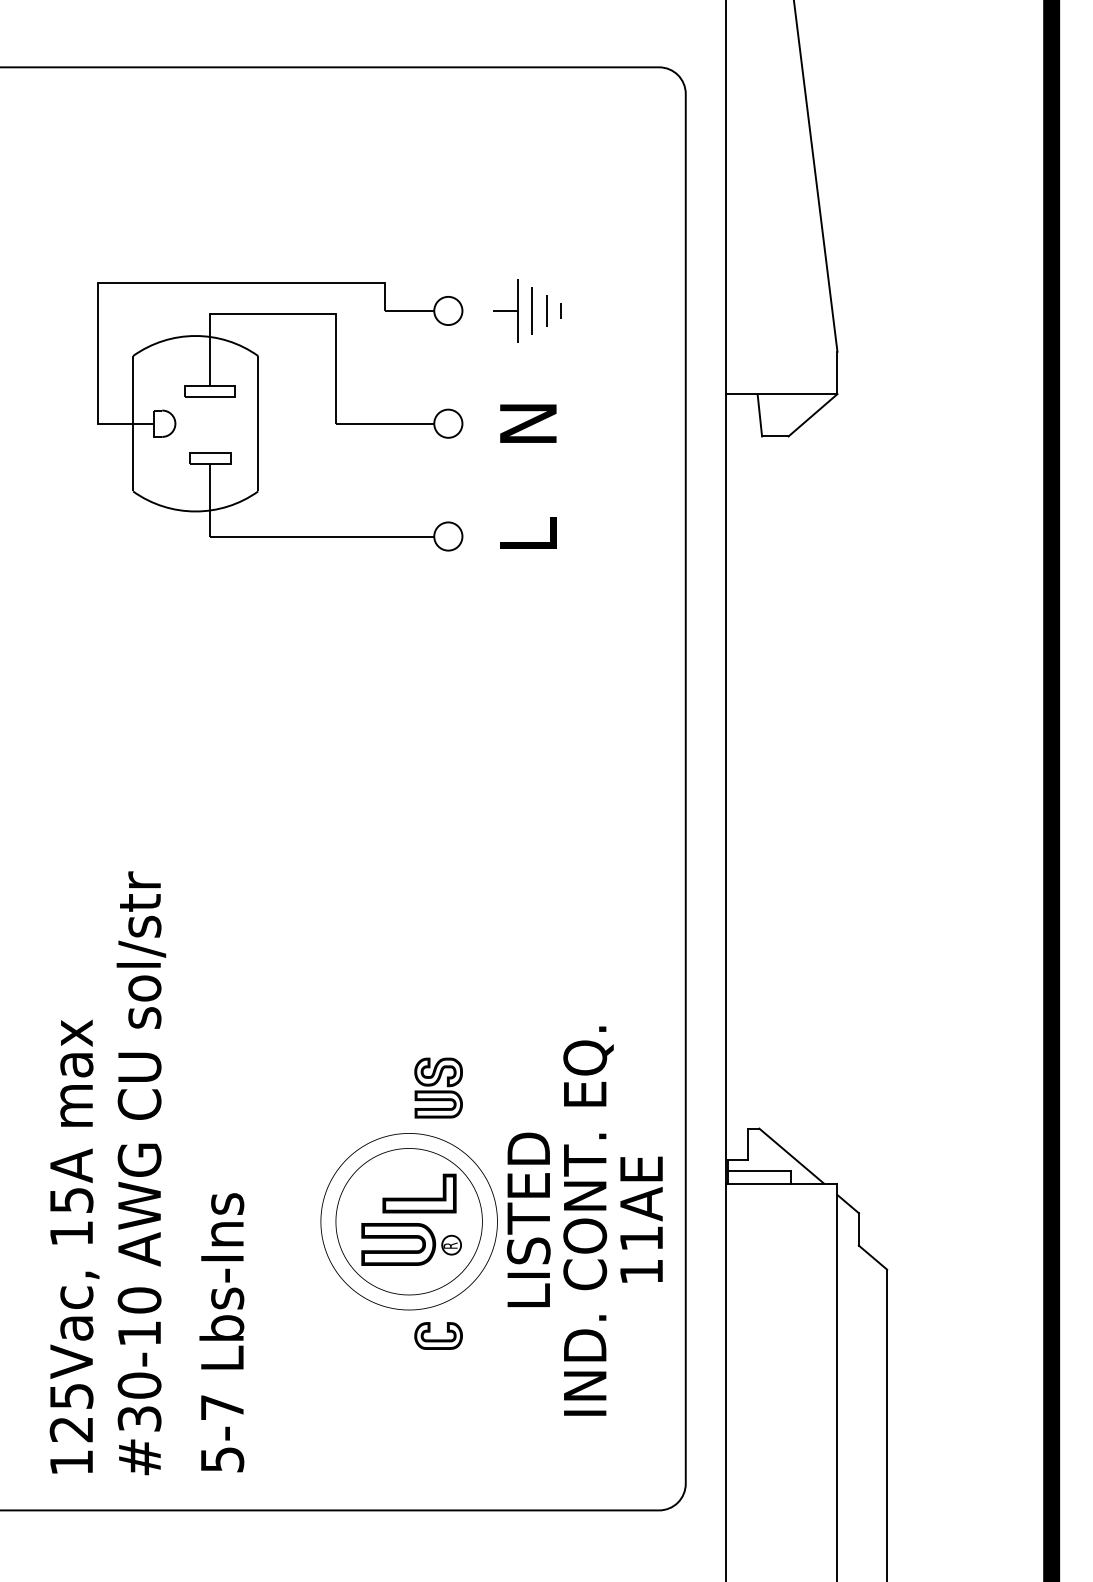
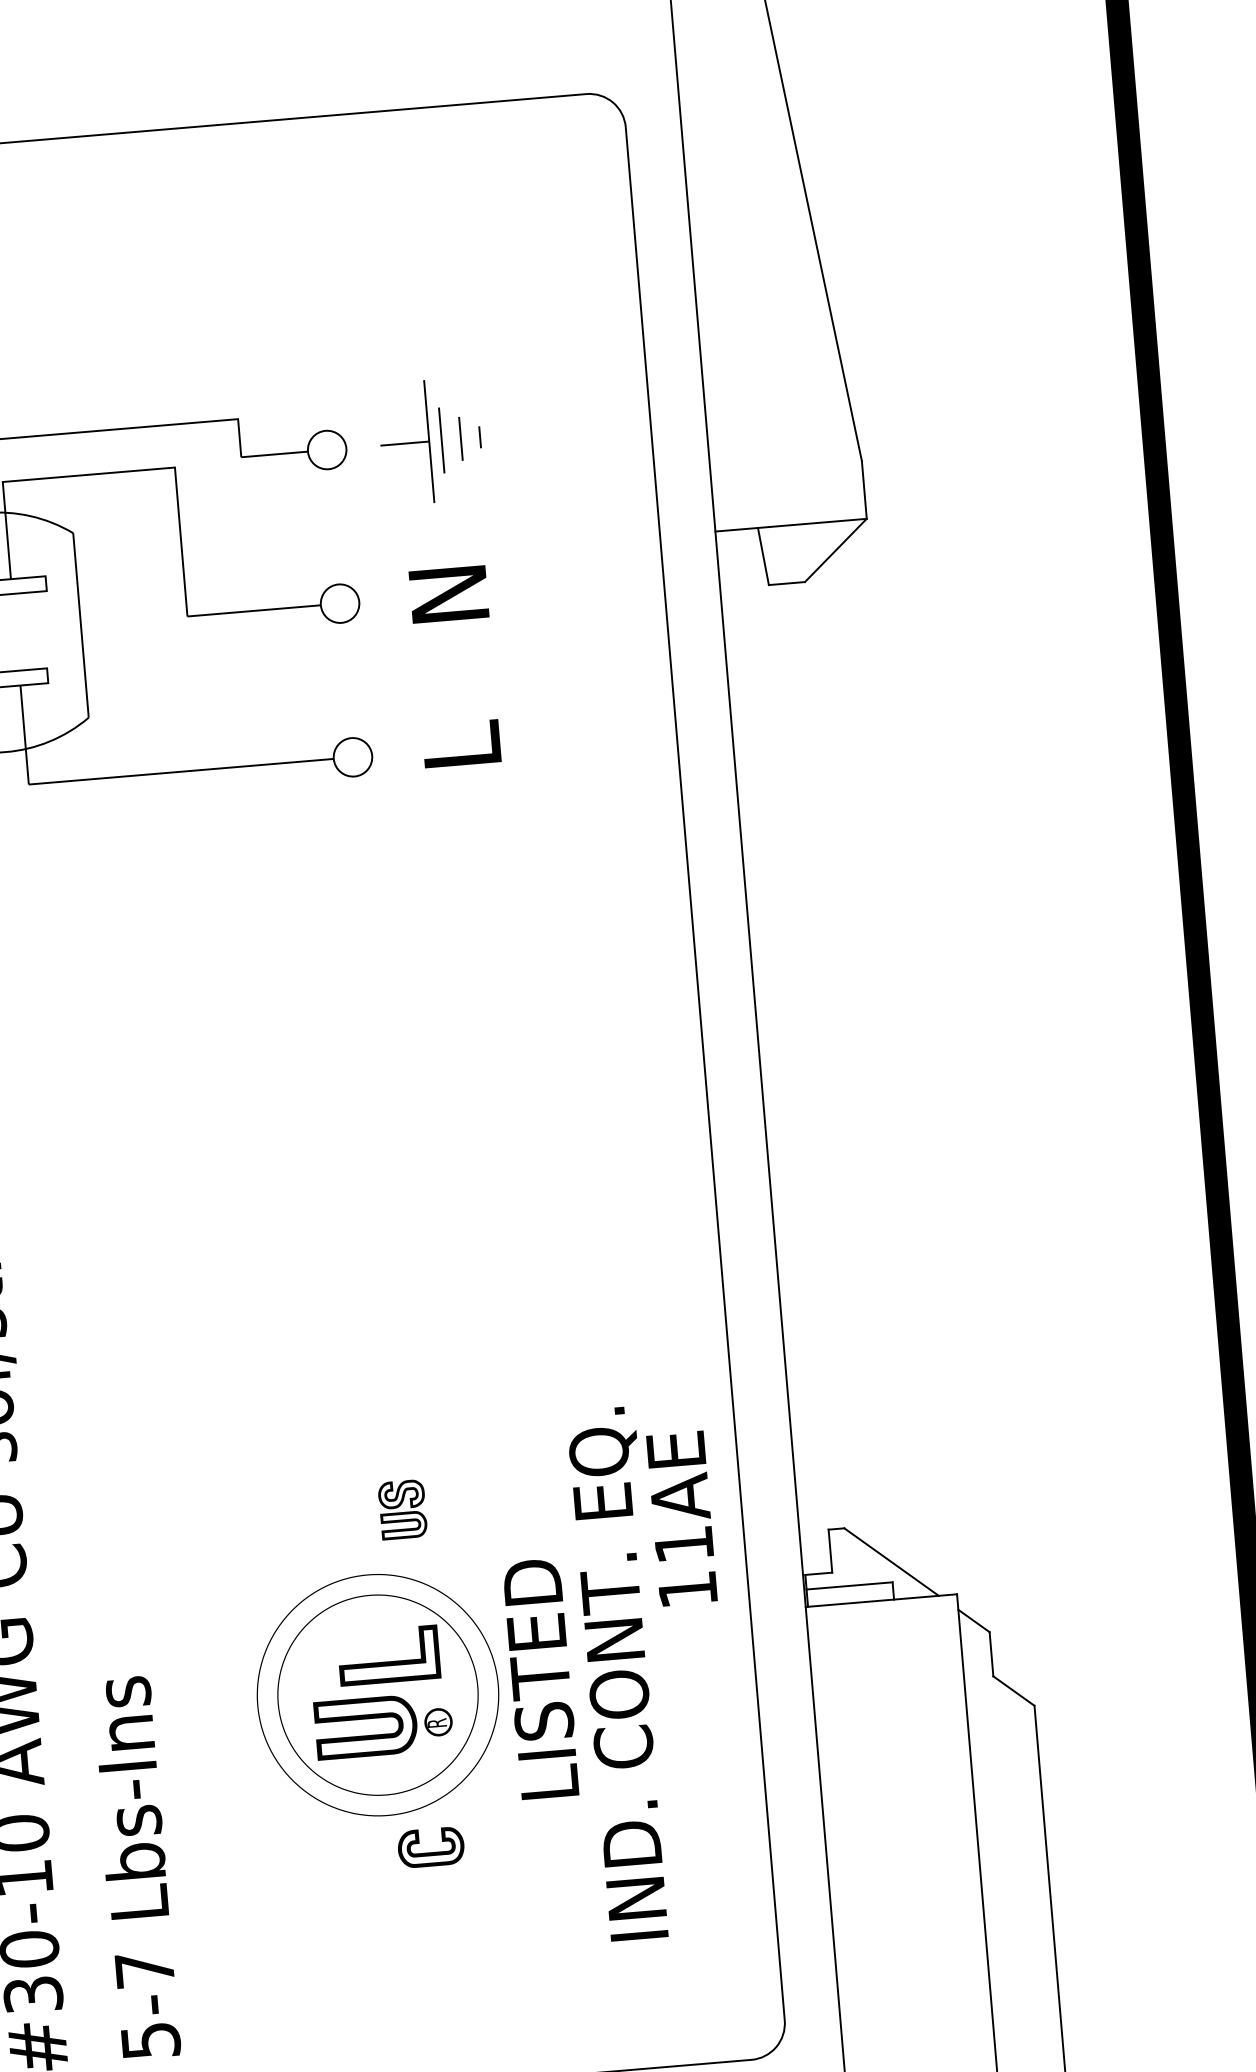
part: (505, 310) -> (404, 442), size x1.4
part: (438, 1087) -> (402, 1508), size x0.7
text: (641, 1219) -> (681, 1518), moved

